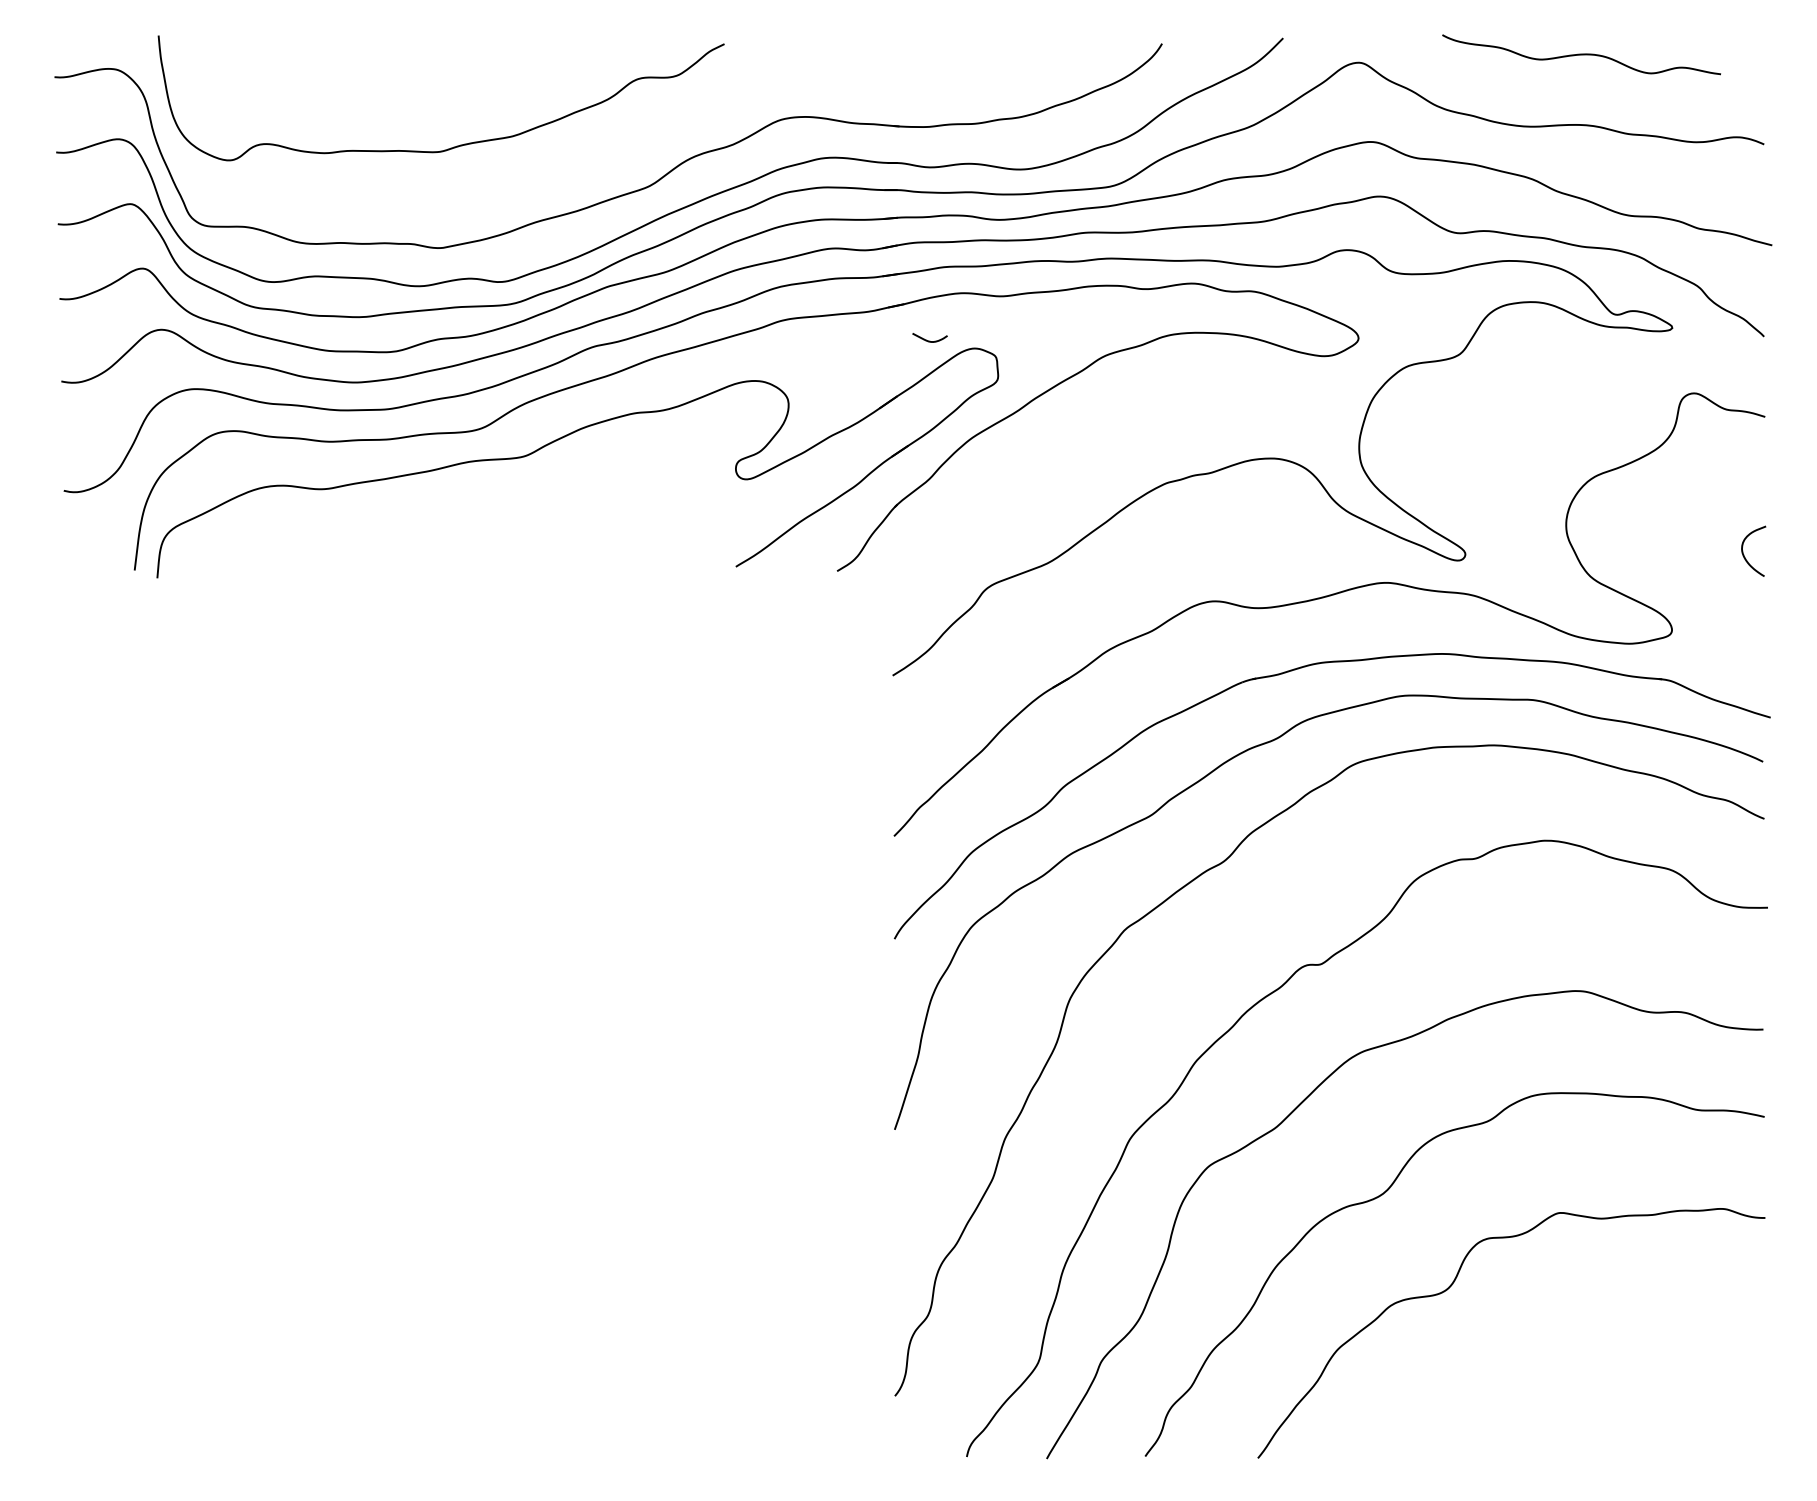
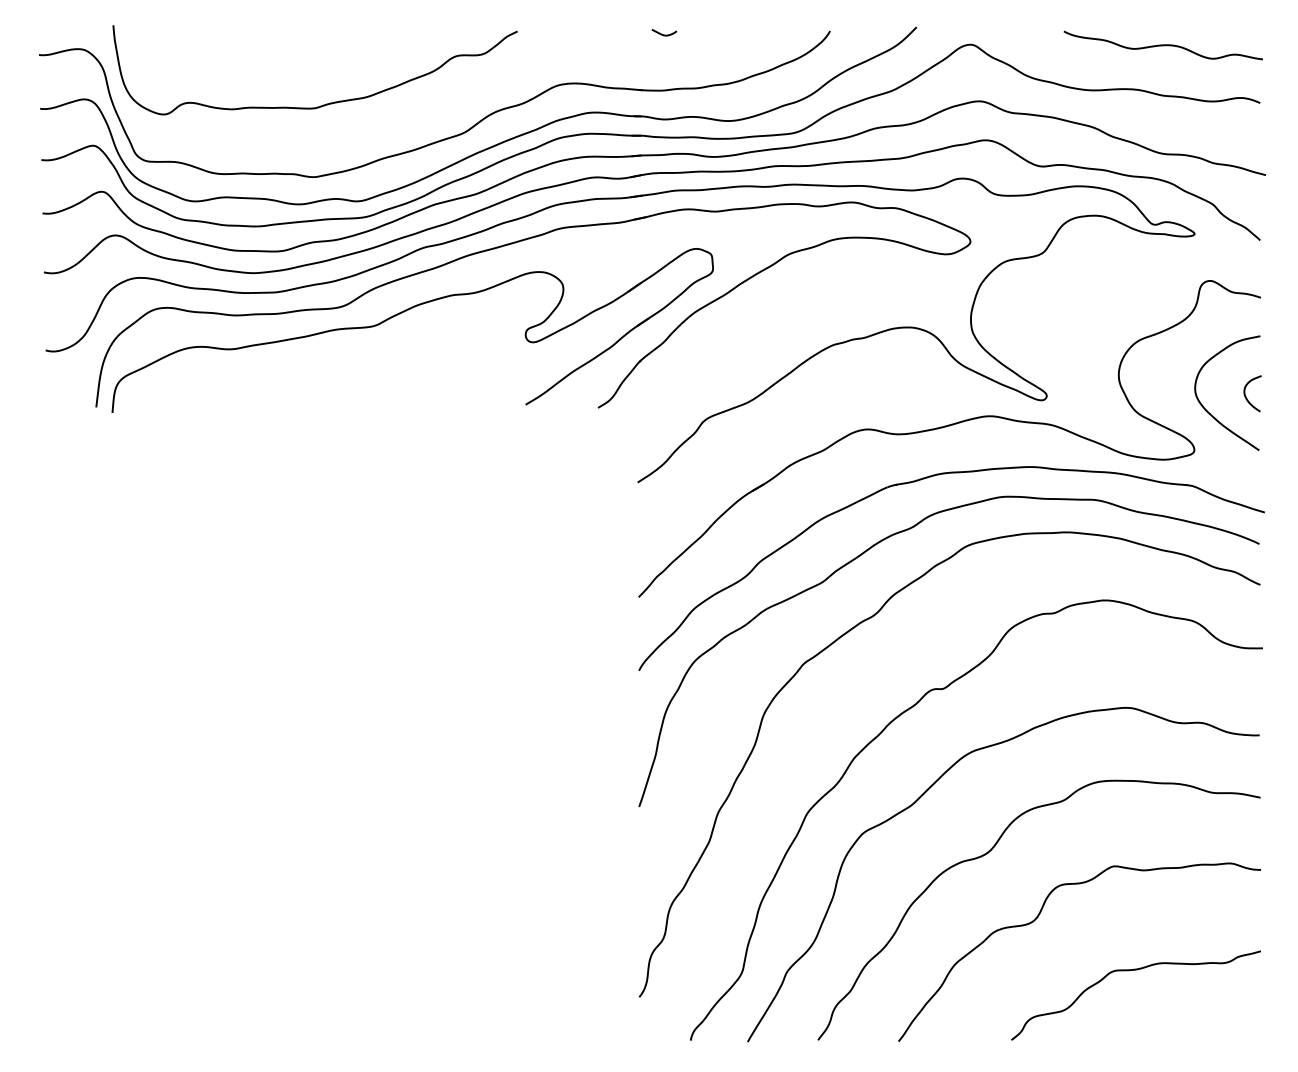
curve: (1581, 54) -> (1163, 45), moved
curve: (929, 340) -> (664, 34), moved
curve: (1696, 580) -> (1211, 414), added
curve: (1583, 1359) -> (1131, 971), added

